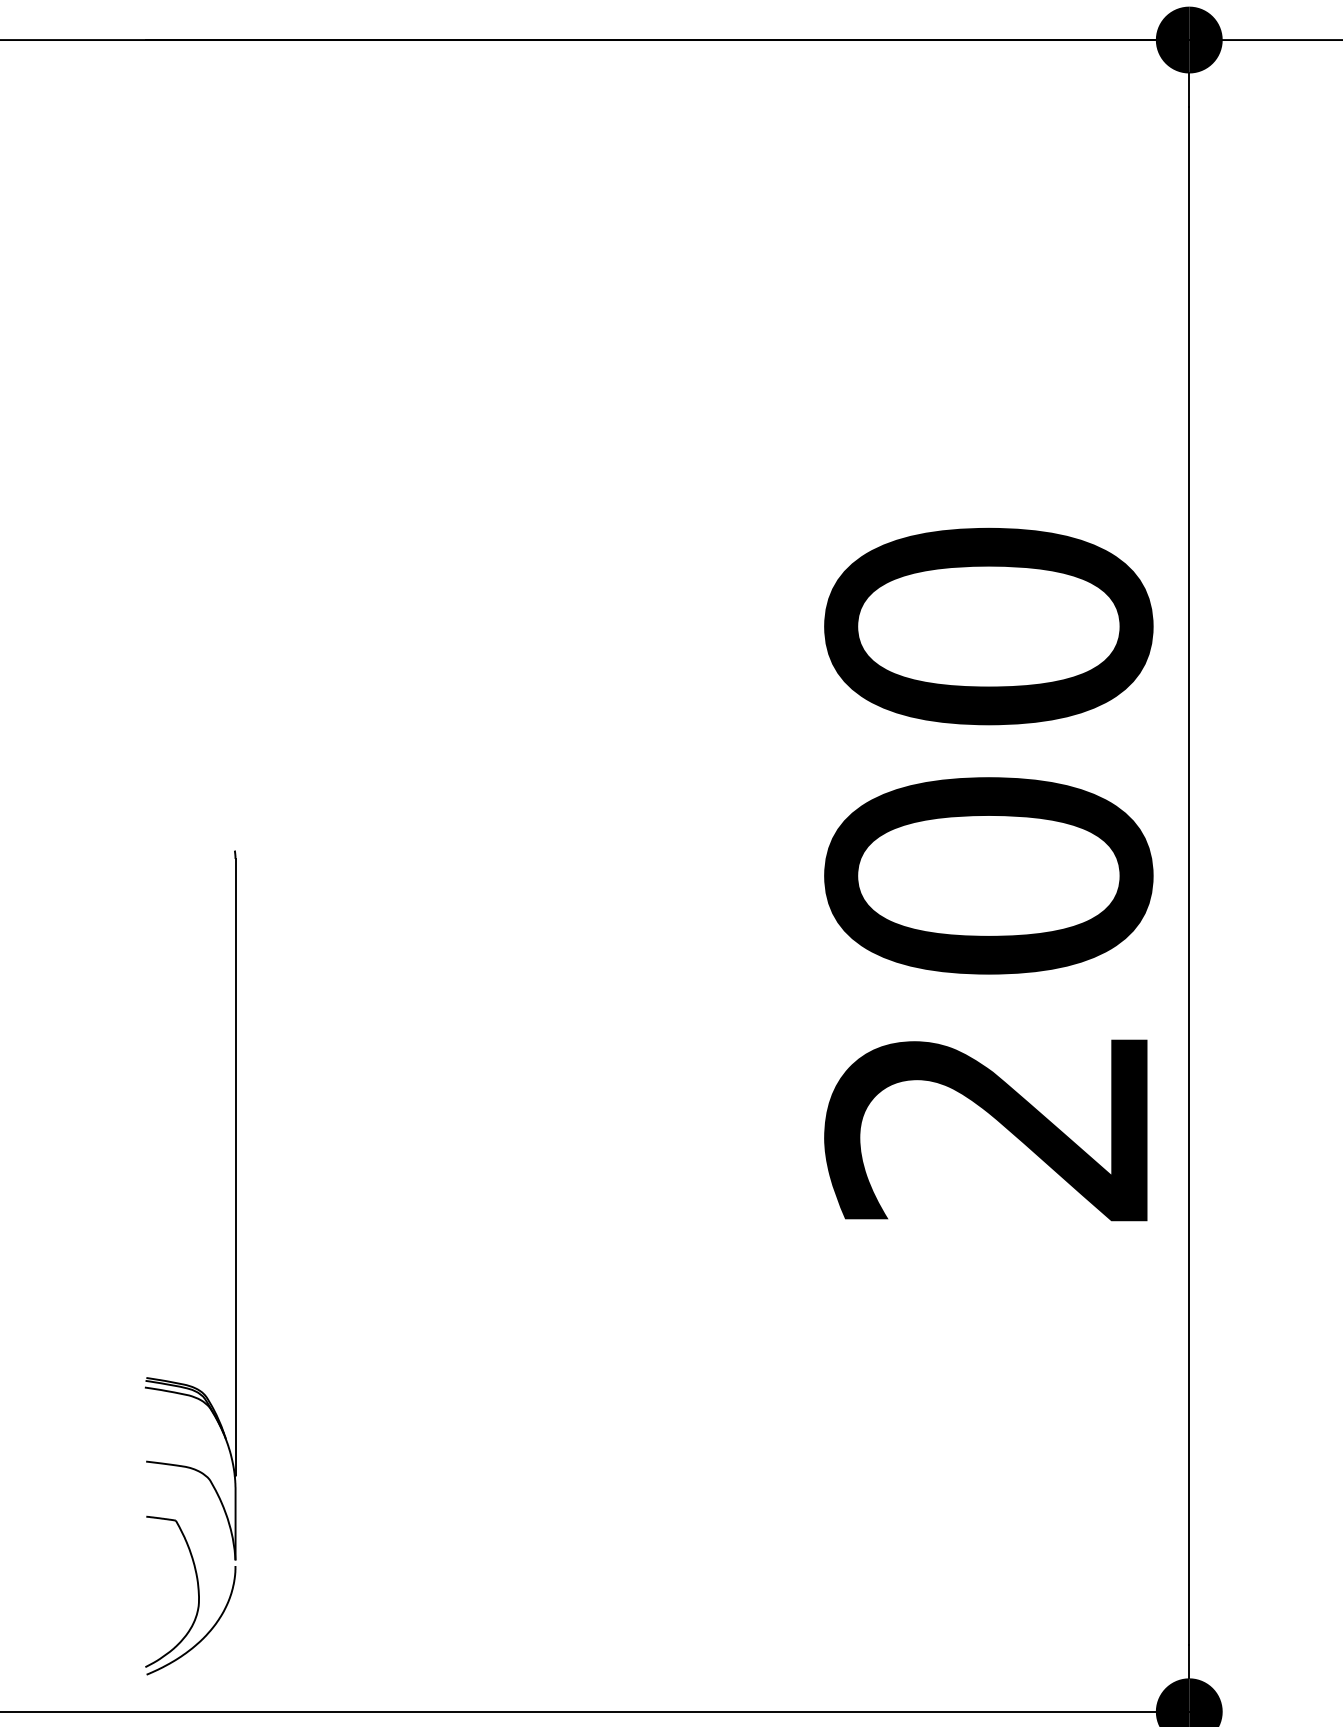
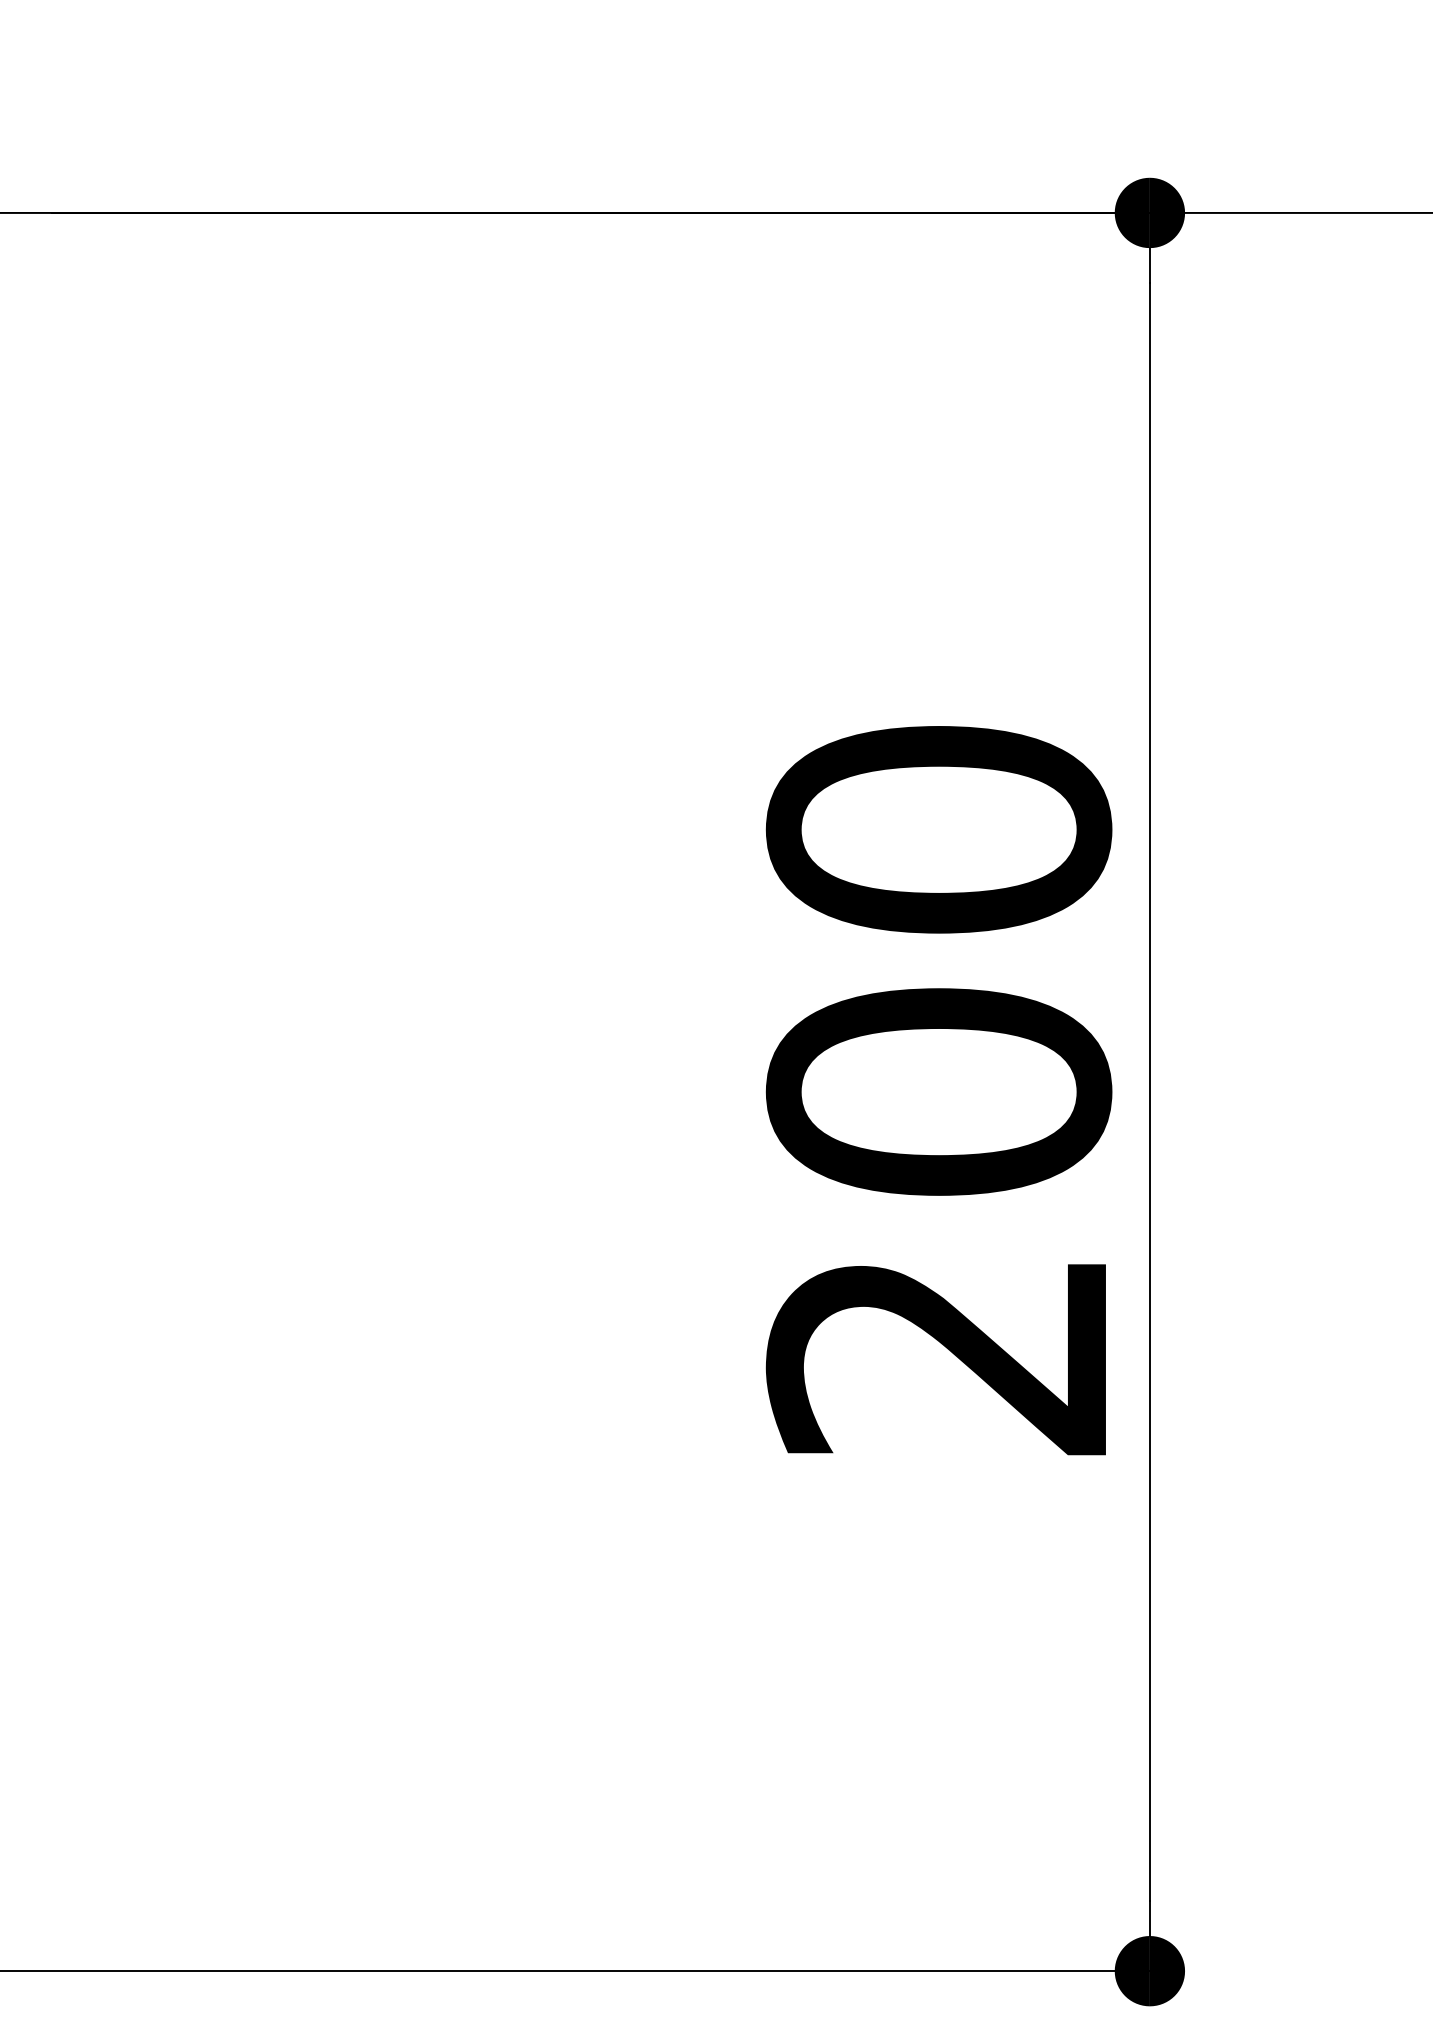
part: (235, 1262) -> (146, 1498), removed

